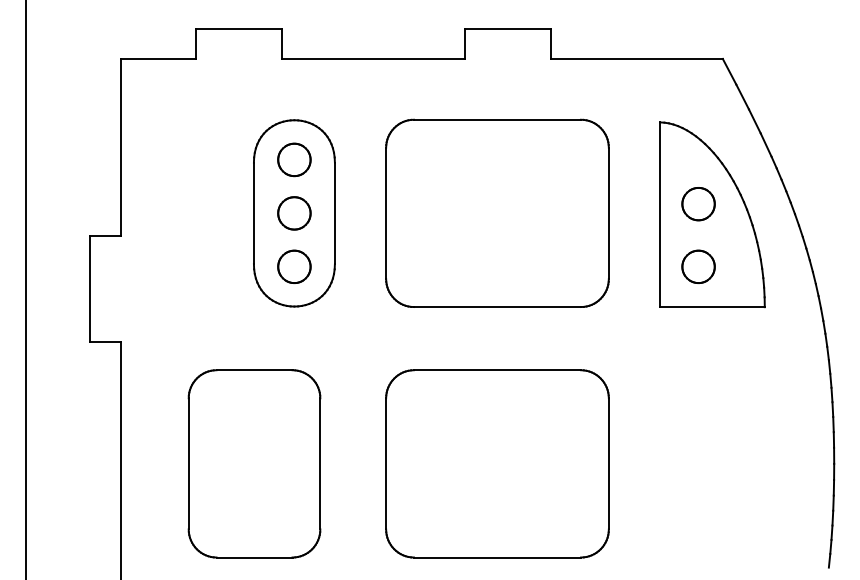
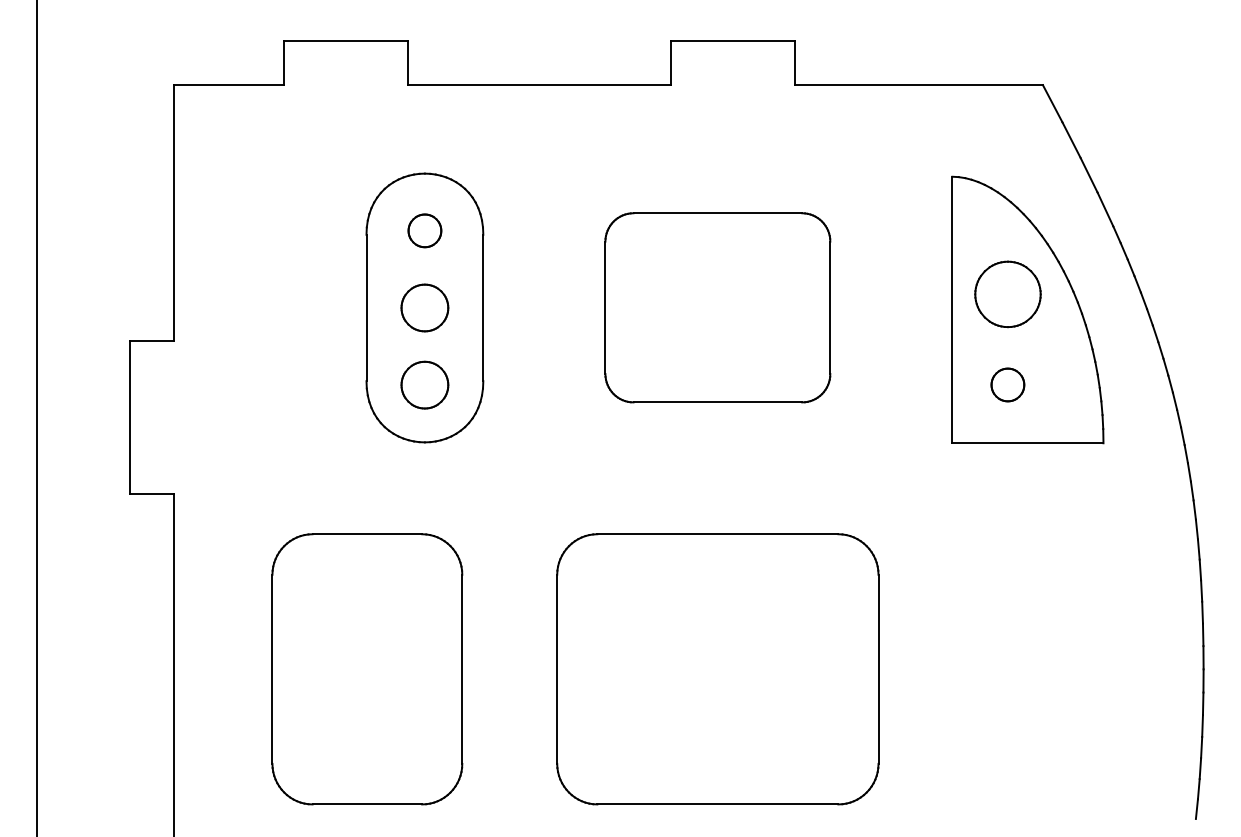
part: (294, 159) -> (425, 230), size x0.7
part: (698, 204) -> (1007, 295), size x1.4
part: (497, 212) -> (717, 306), size x0.7
part: (698, 266) -> (1007, 384), size x0.7

